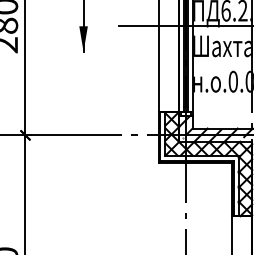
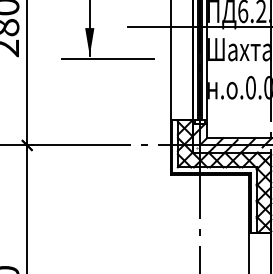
line: (100, 54) -> (107, 58), added

